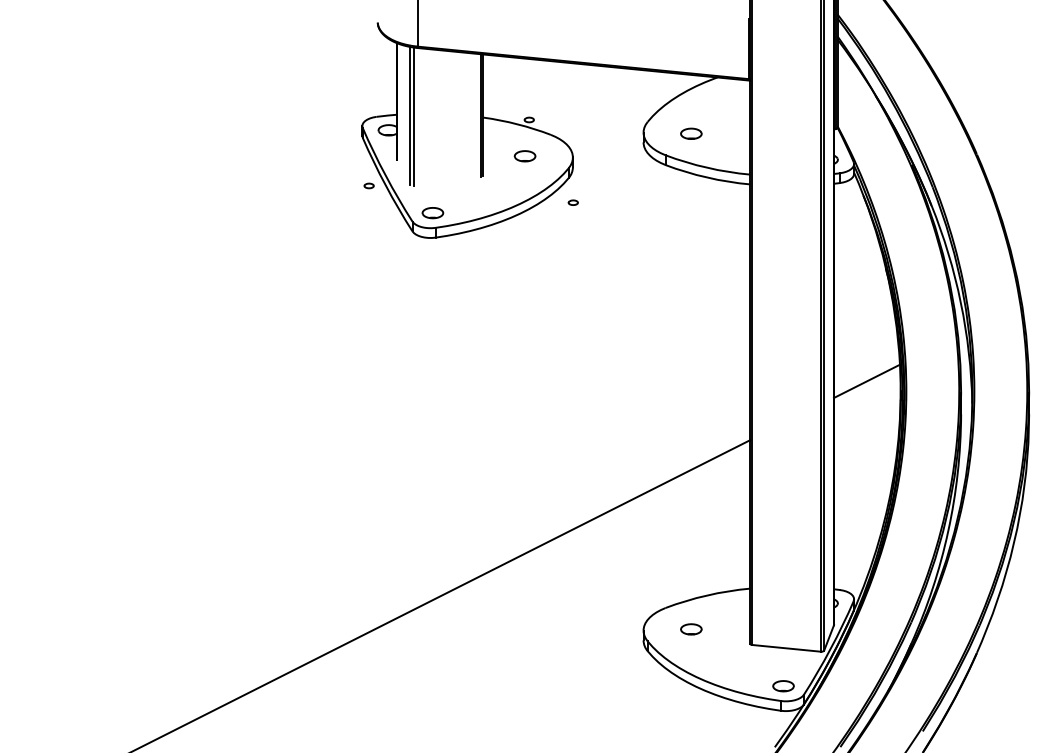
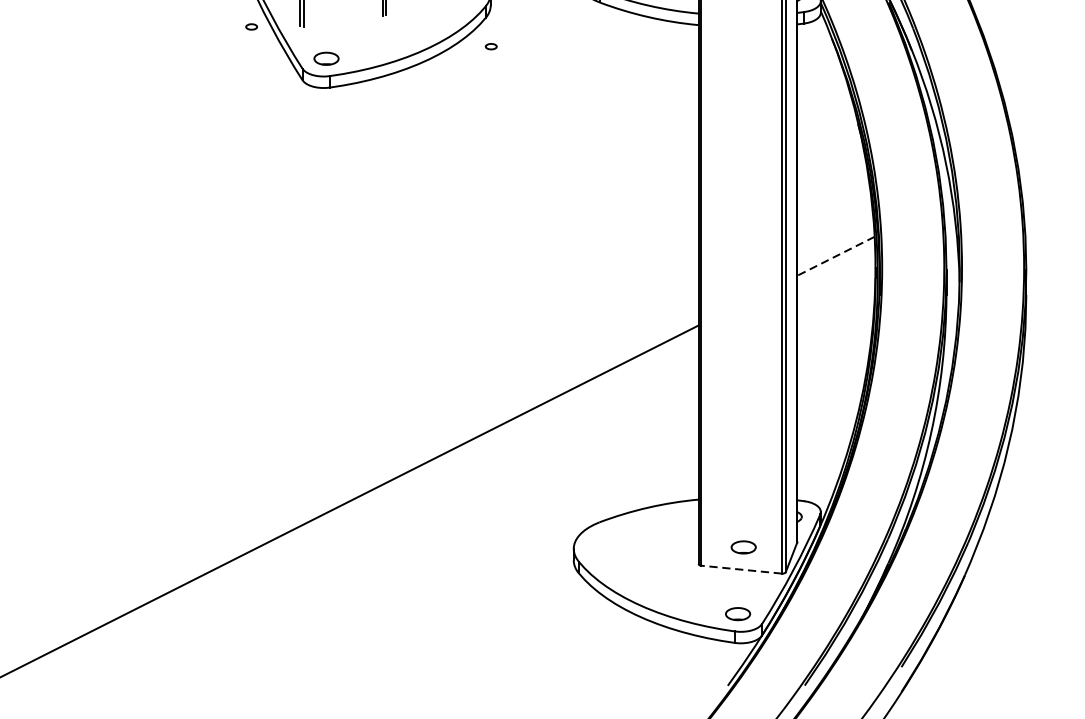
line: (867, 381) -> (836, 256), solid -> dashed
part: (691, 629) -> (743, 547), moved
line: (786, 648) -> (741, 569), solid -> dashed

